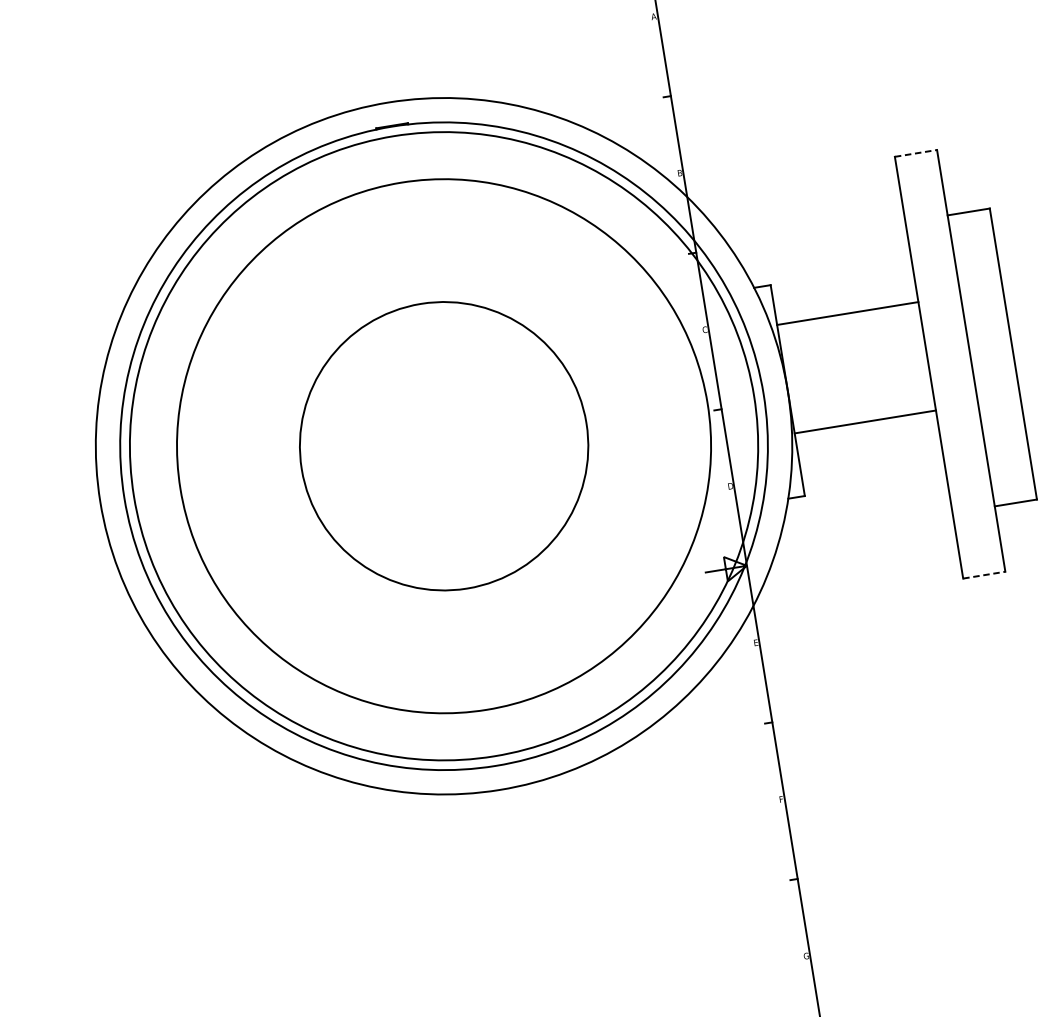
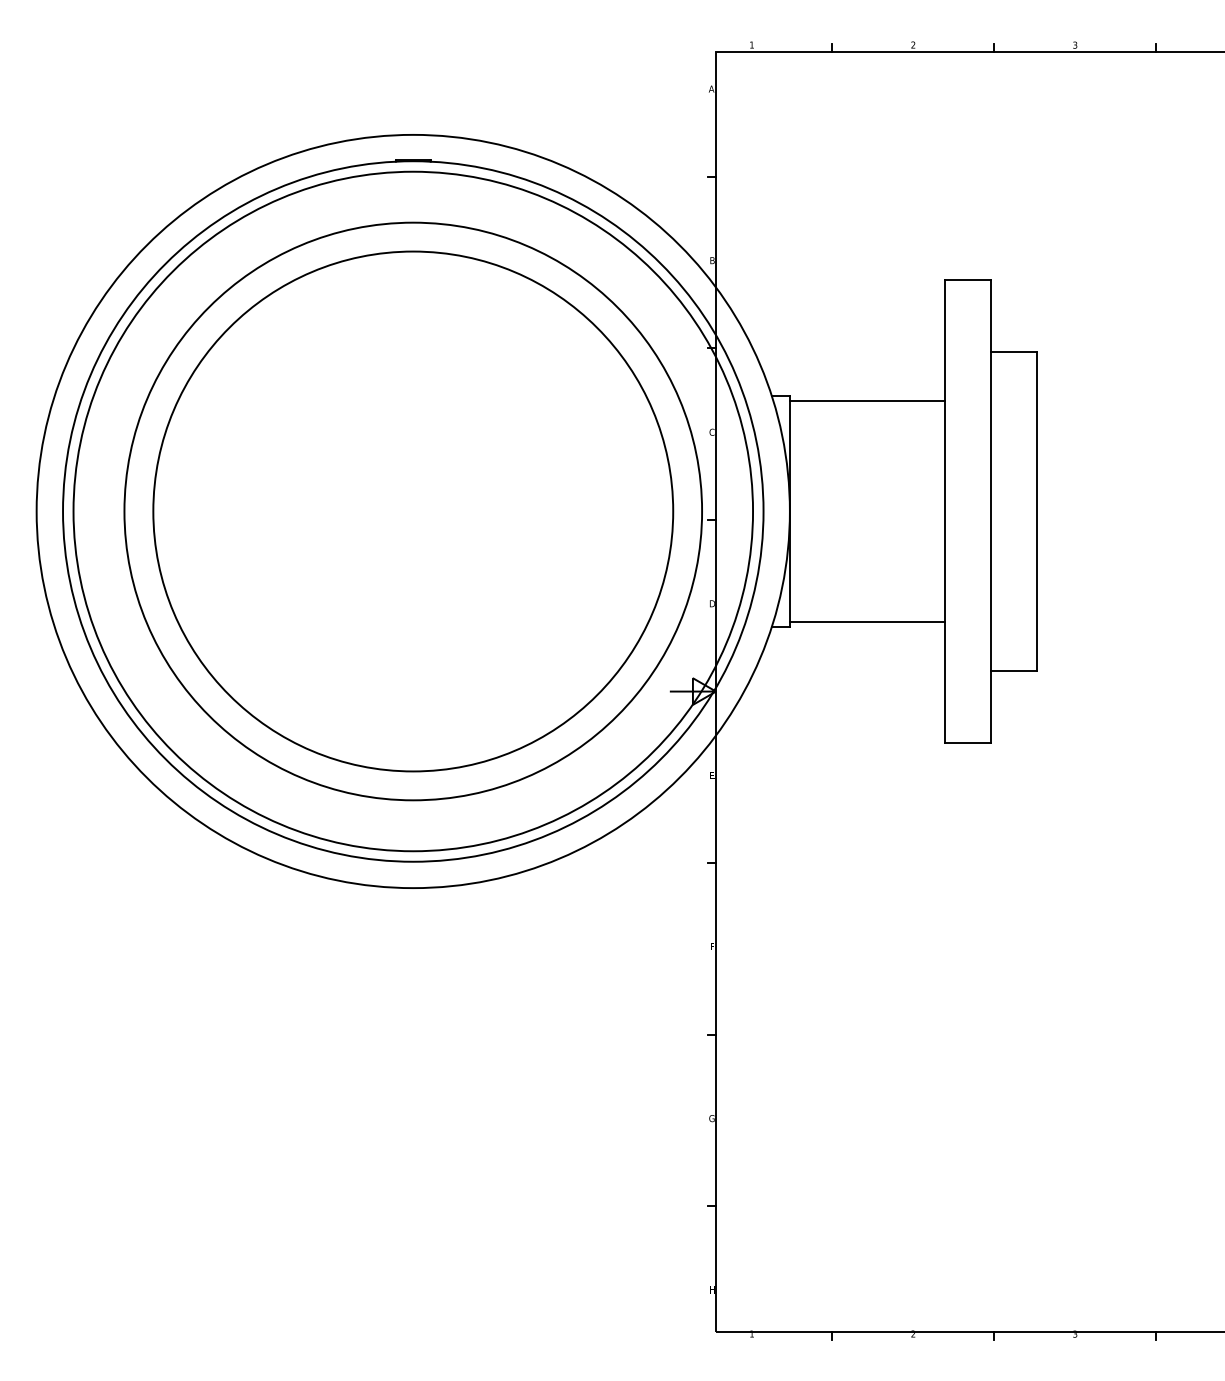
line: (916, 153) -> (968, 280), dashed -> solid
line: (847, 313) -> (866, 400), moved
line: (864, 422) -> (866, 622), moved
circle: (444, 446) -> (413, 511), size x1.67
line: (984, 575) -> (968, 742), dashed -> solid

